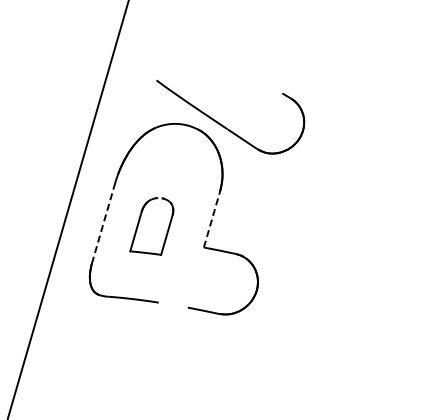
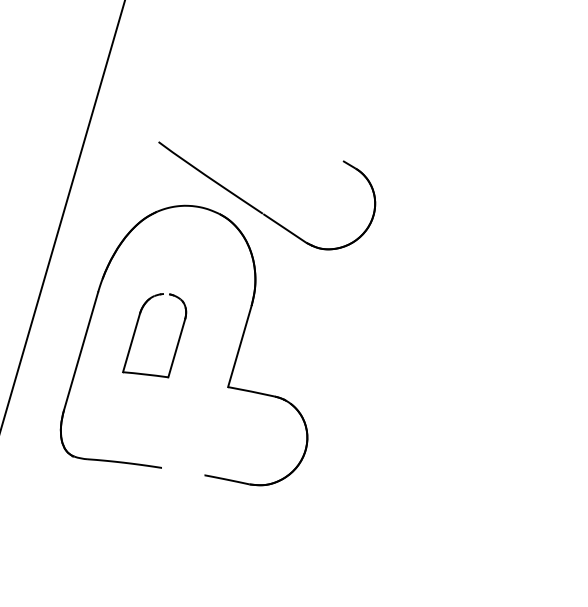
line: (211, 219) -> (239, 346), dashed -> solid
line: (103, 222) -> (80, 350), dashed -> solid
part: (139, 223) -> (136, 331), moved

